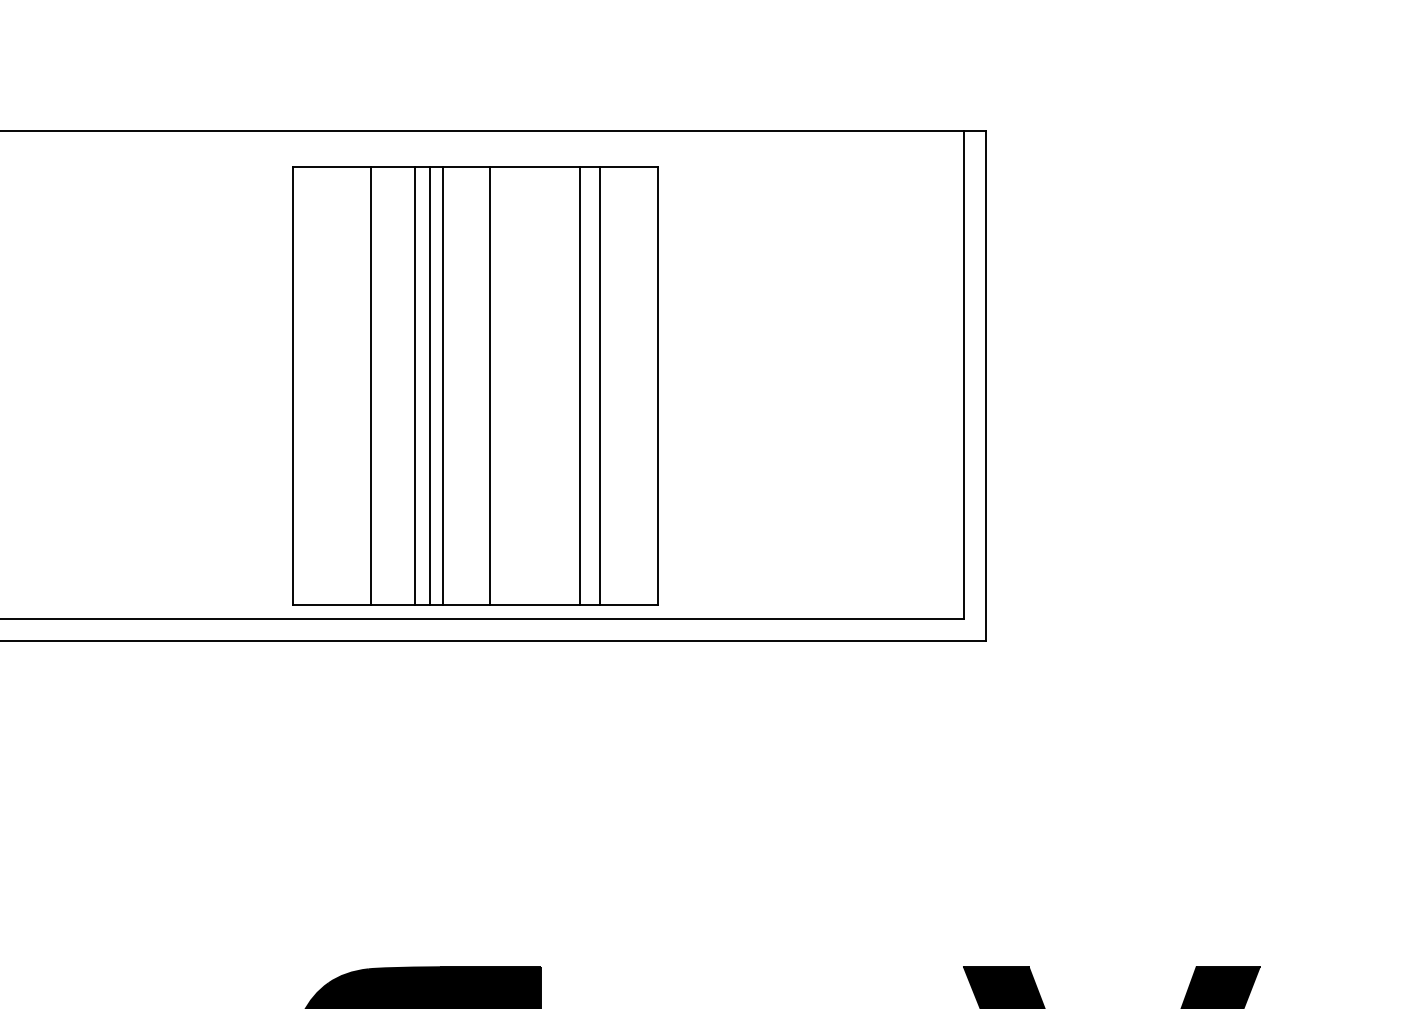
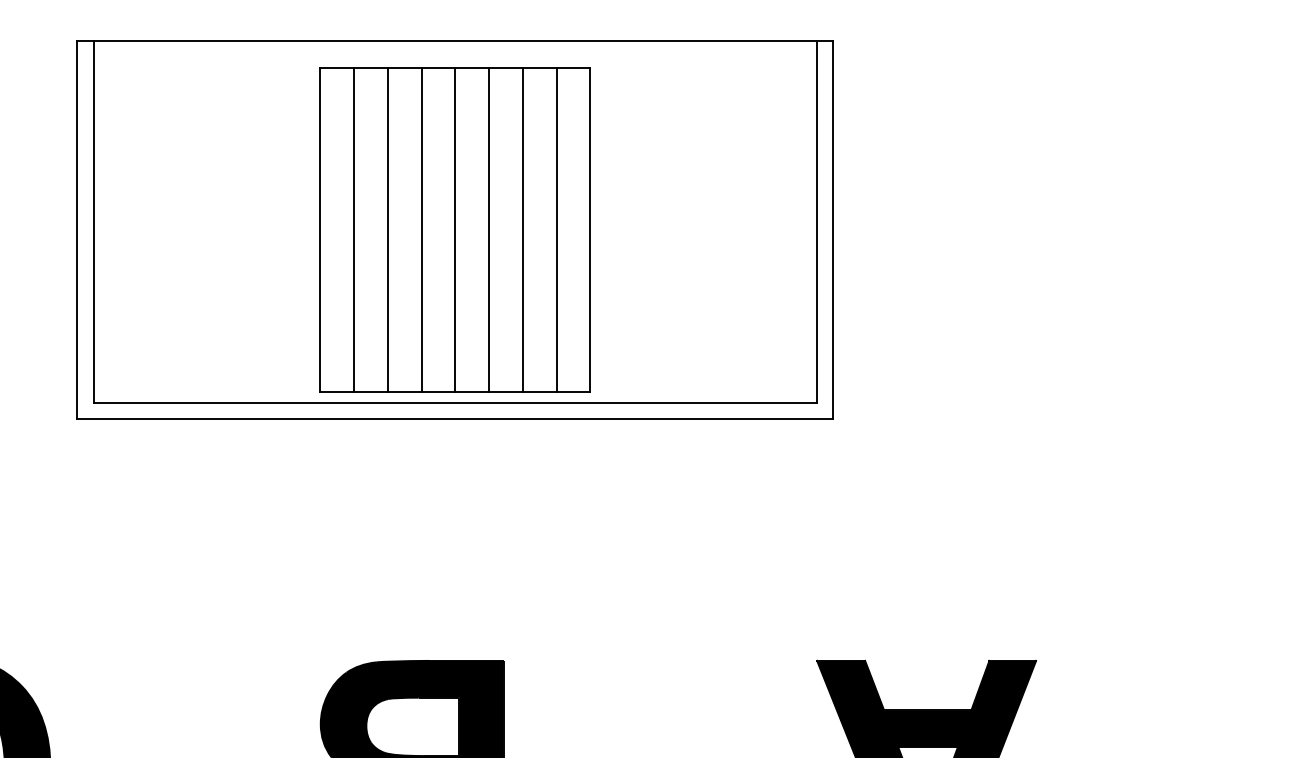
line: (371, 386) -> (354, 230), moved
line: (414, 386) -> (387, 230), moved
line: (443, 386) -> (455, 230), moved
line: (490, 386) -> (489, 230), moved
line: (579, 386) -> (556, 230), moved
line: (599, 386) -> (522, 230), moved

